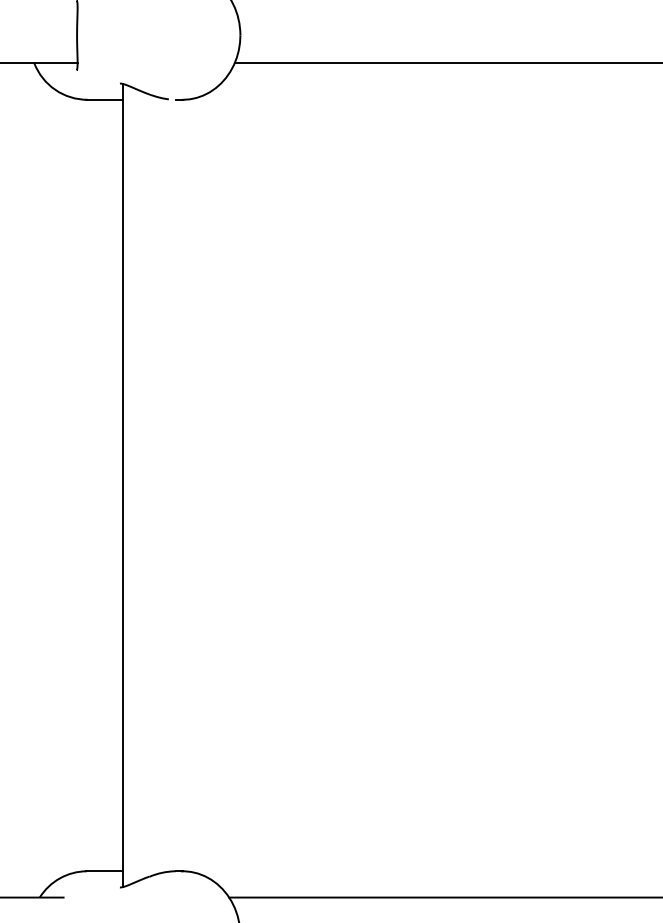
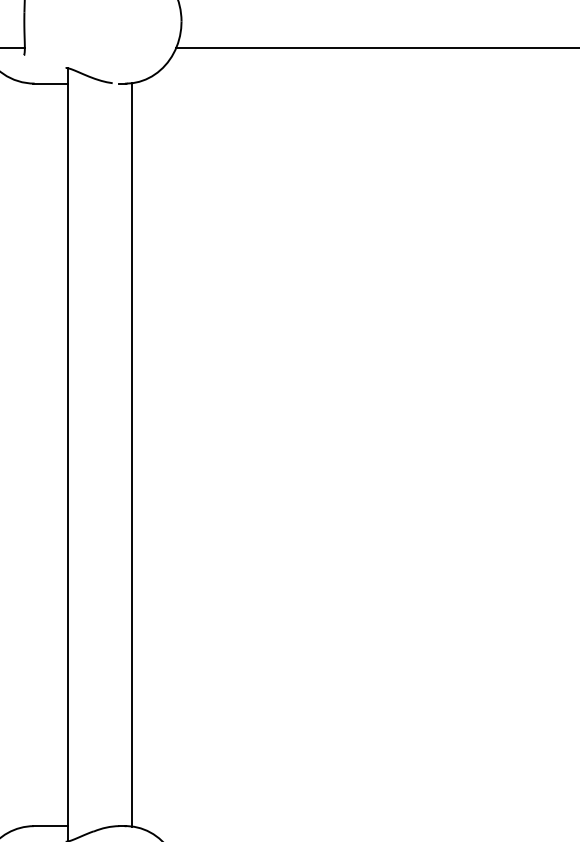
line: (188, 485) -> (131, 454), added

